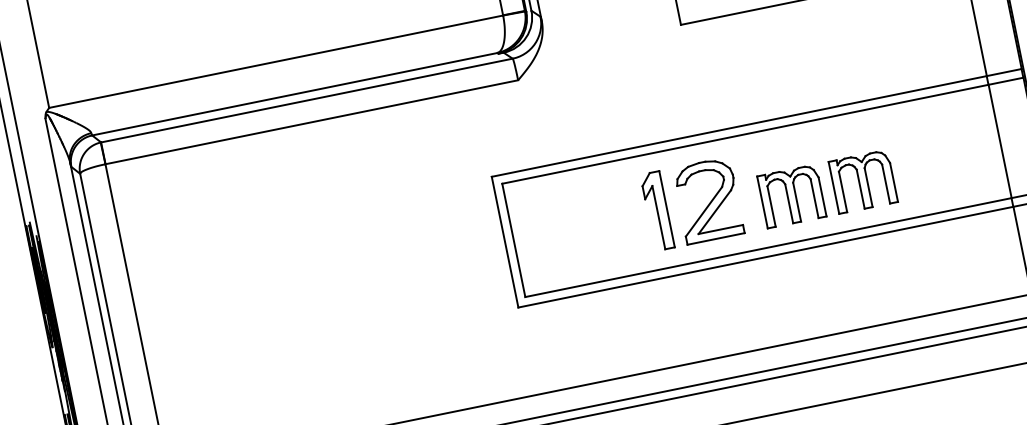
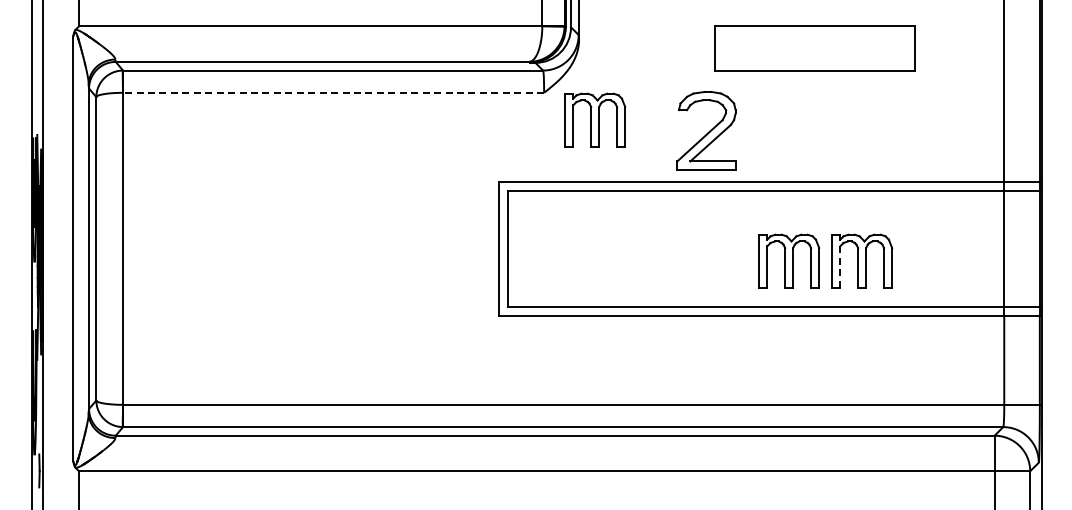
part: (573, 96) -> (595, 119), added
line: (311, 121) -> (333, 92), solid -> dashed
line: (843, 192) -> (840, 267), solid -> dashed
part: (708, 200) -> (706, 130), moved
part: (656, 211) -> (653, 248), removed

